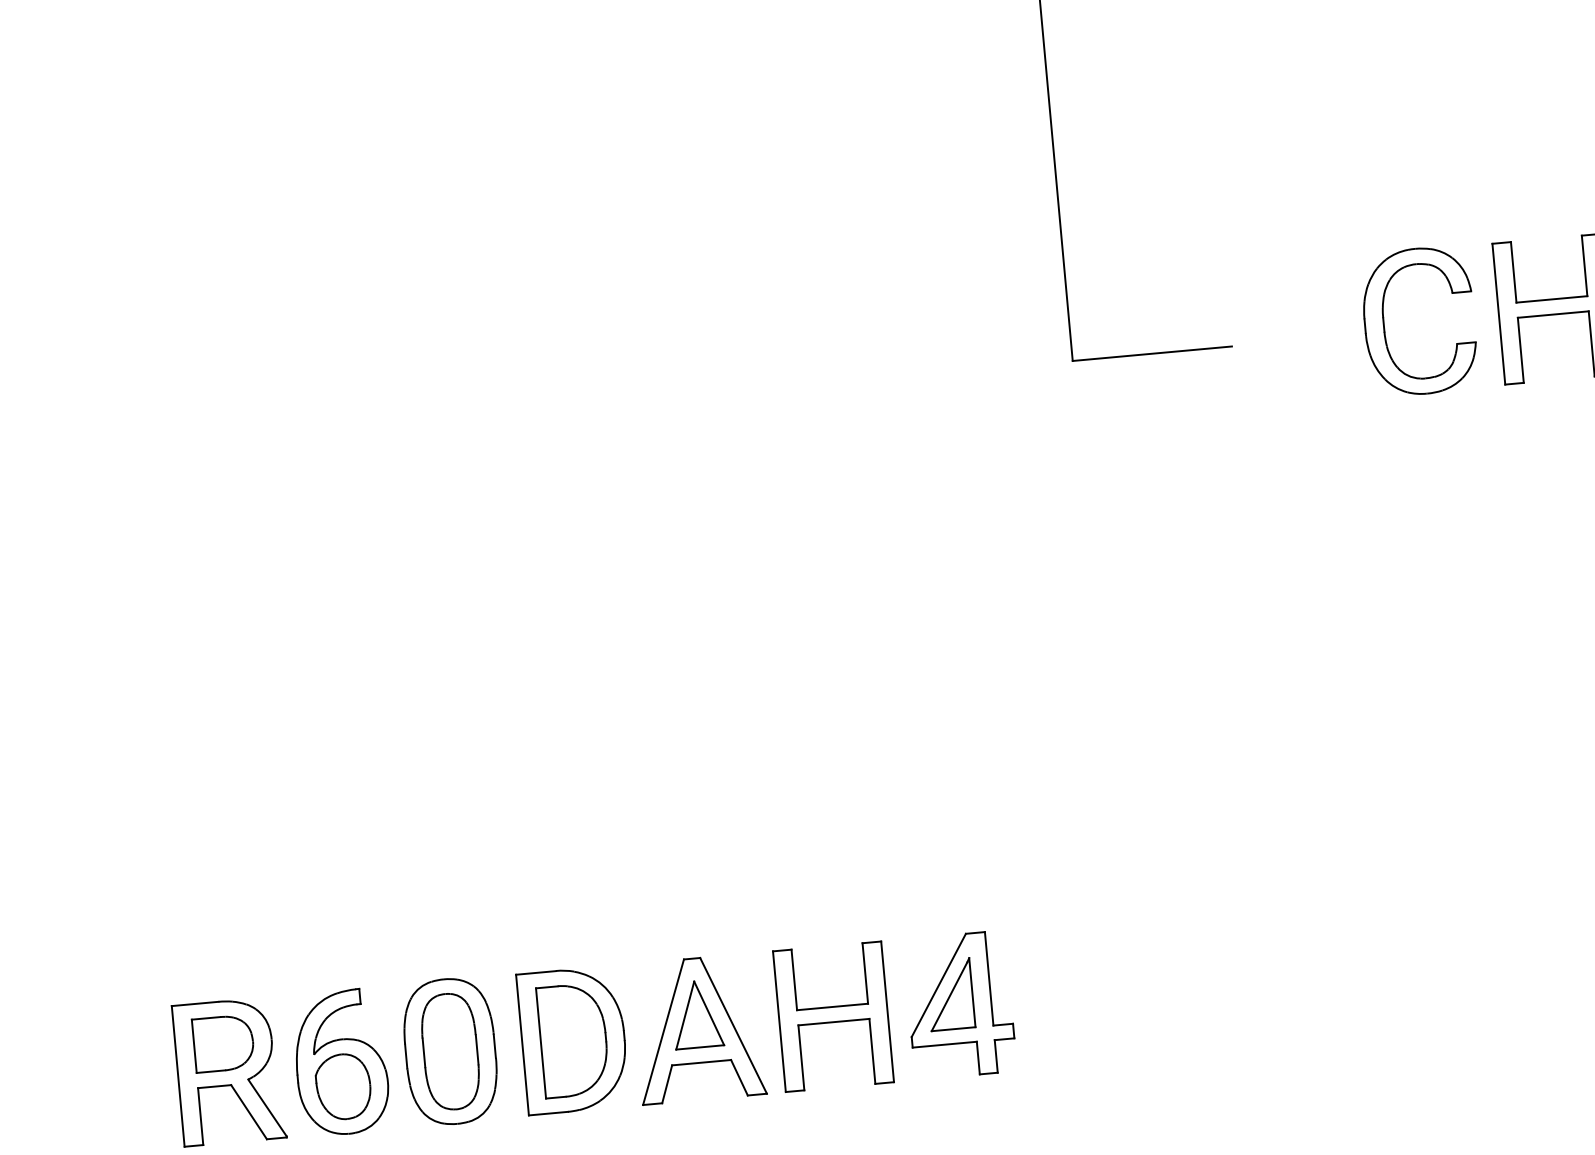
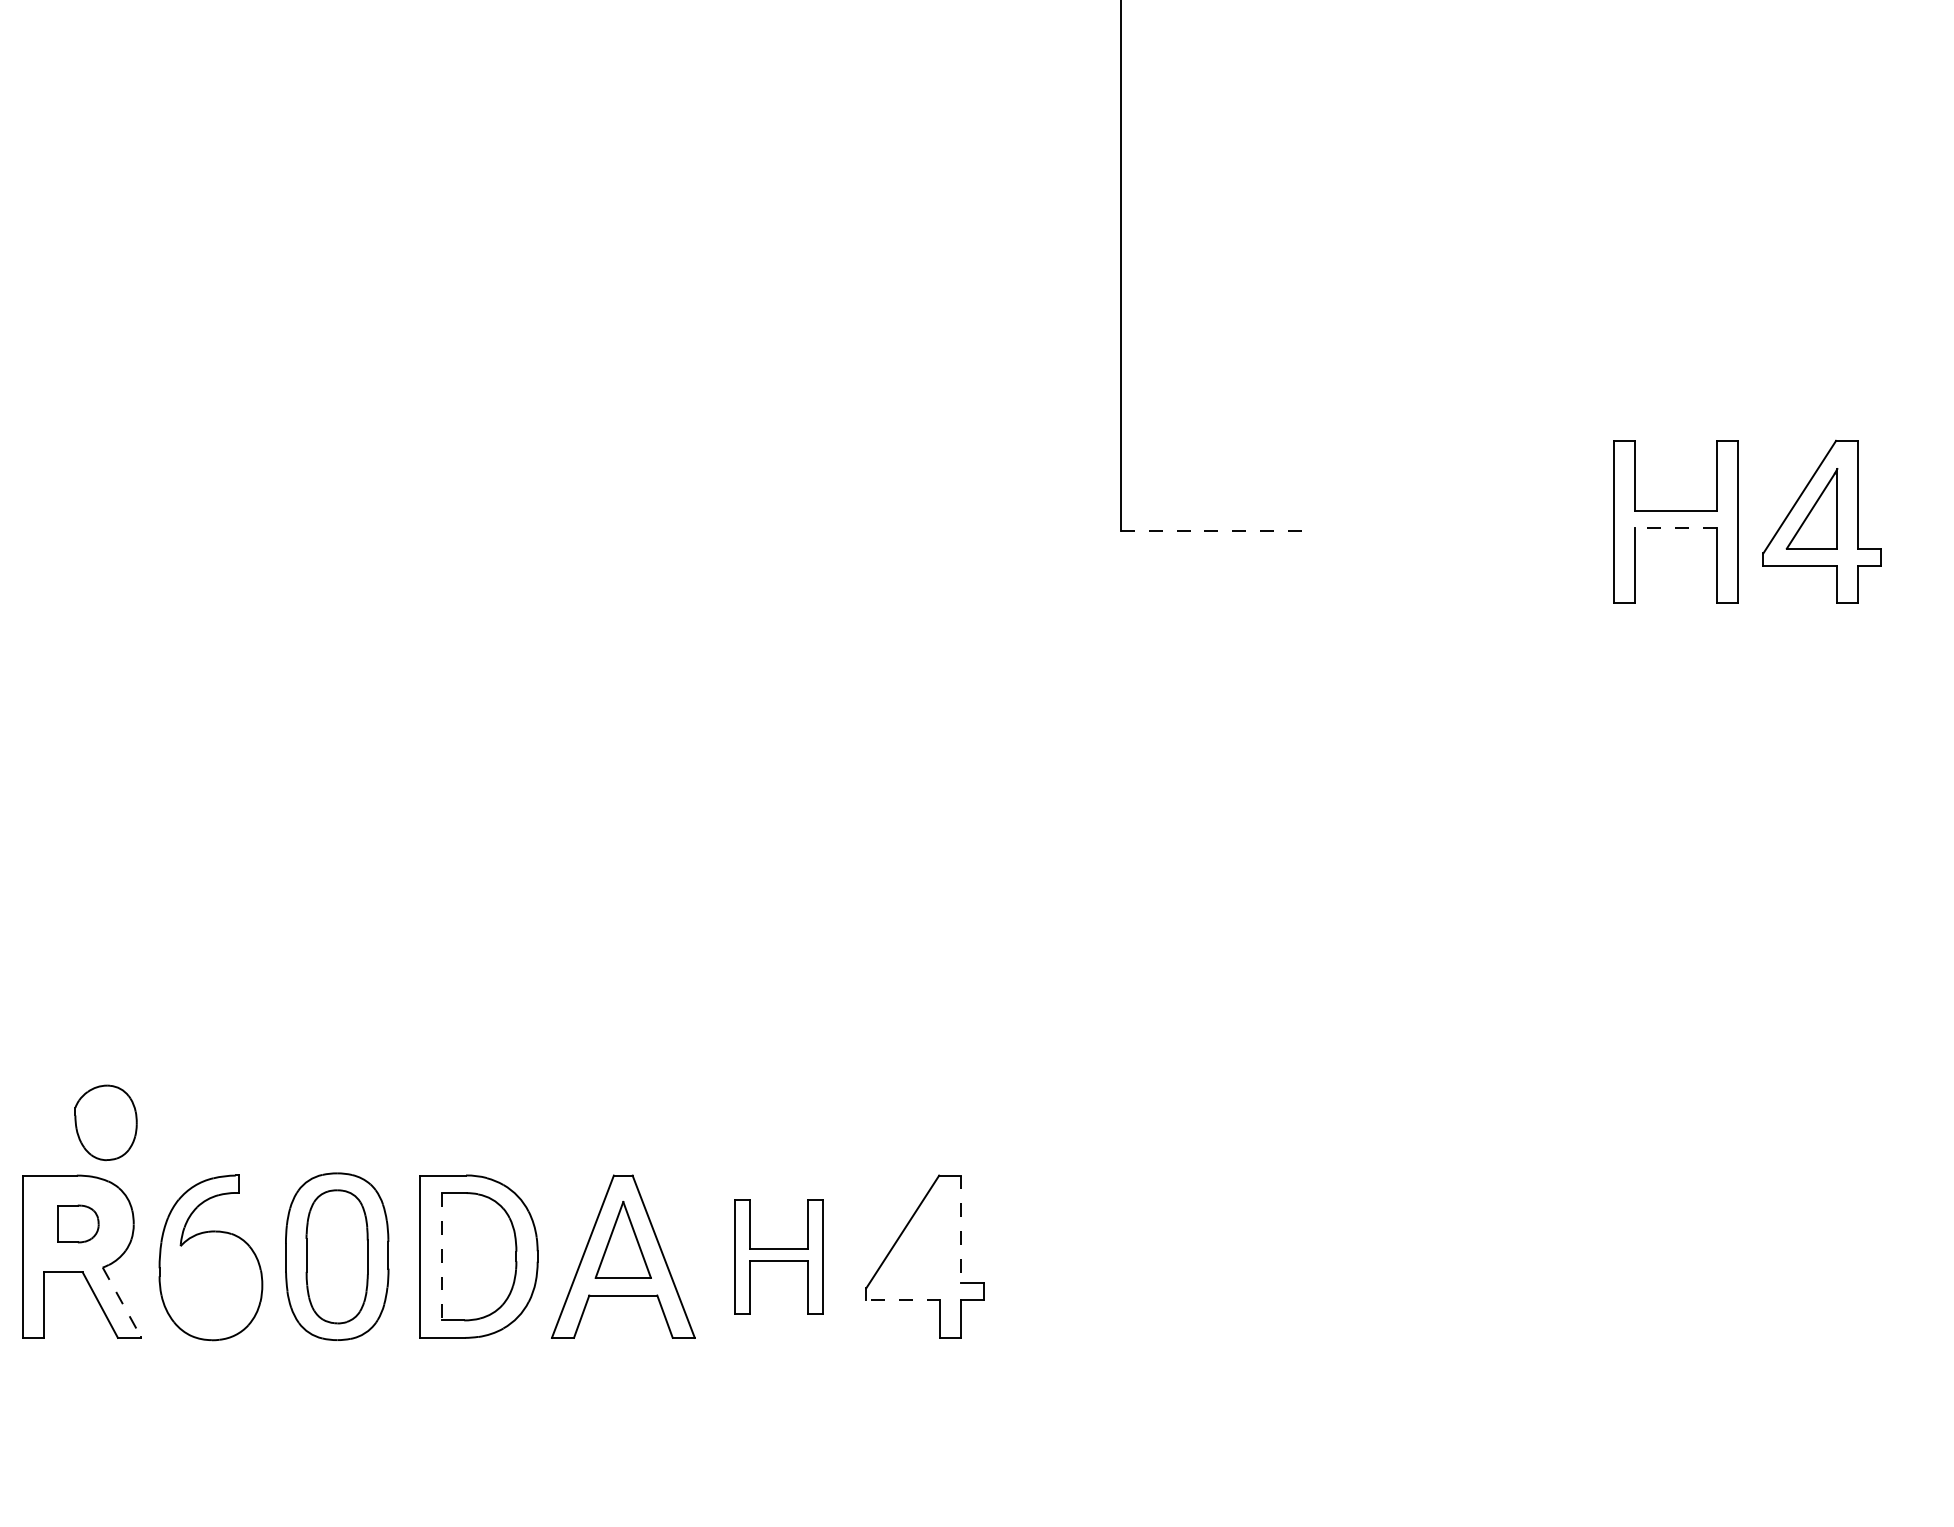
line: (1553, 314) -> (1675, 528), solid -> dashed
part: (1384, 324) -> (1481, 521), removed
line: (1151, 353) -> (1212, 531), solid -> dashed
line: (989, 978) -> (961, 1229), solid -> dashed
part: (949, 994) -> (914, 1243), removed
part: (833, 1016) -> (778, 1256), size x0.7
part: (223, 1043) -> (78, 1223), size x0.6
line: (540, 1043) -> (441, 1256), solid -> dashed
line: (943, 1044) -> (902, 1300), solid -> dashed
part: (343, 1086) -> (105, 1122), moved
line: (268, 1108) -> (122, 1302), solid -> dashed

